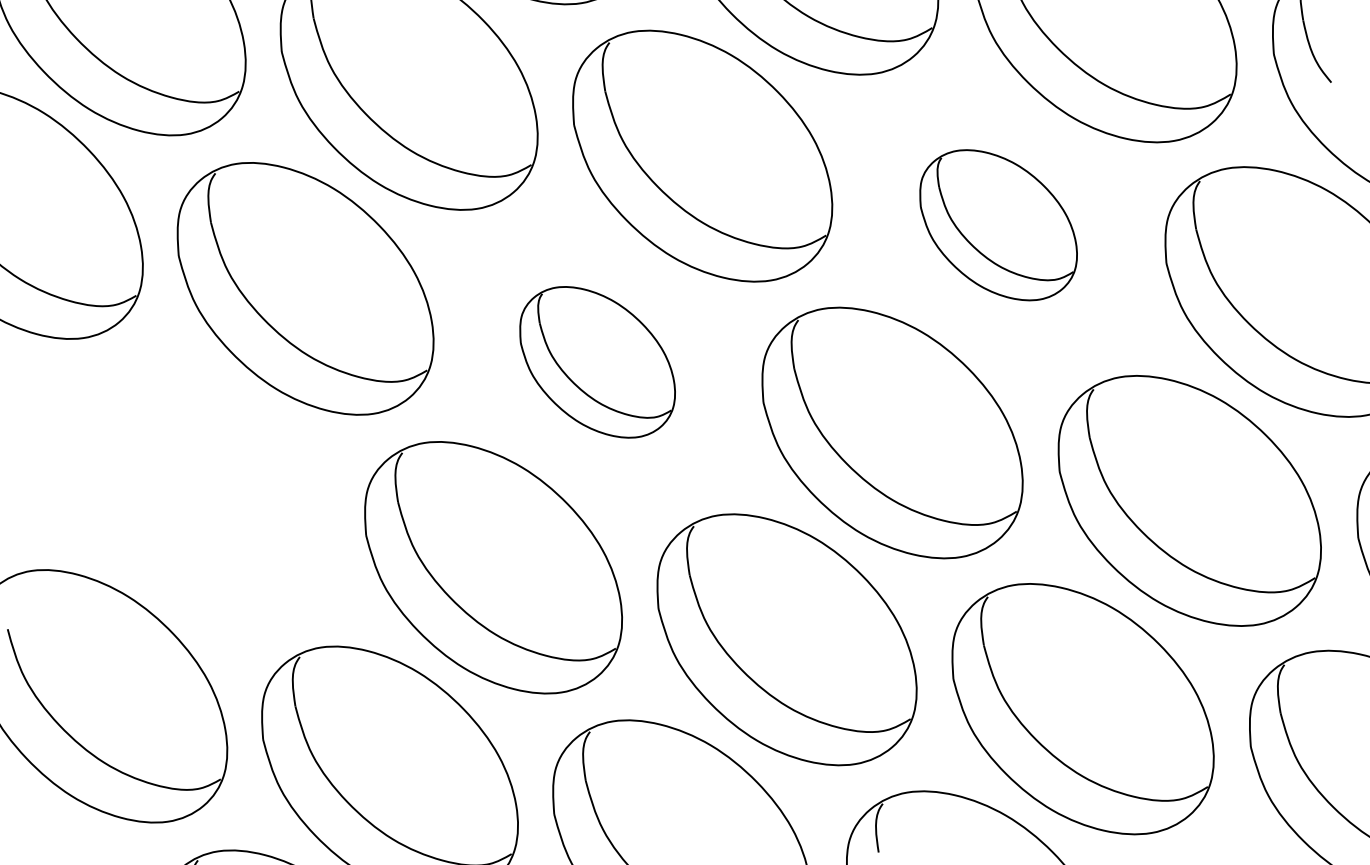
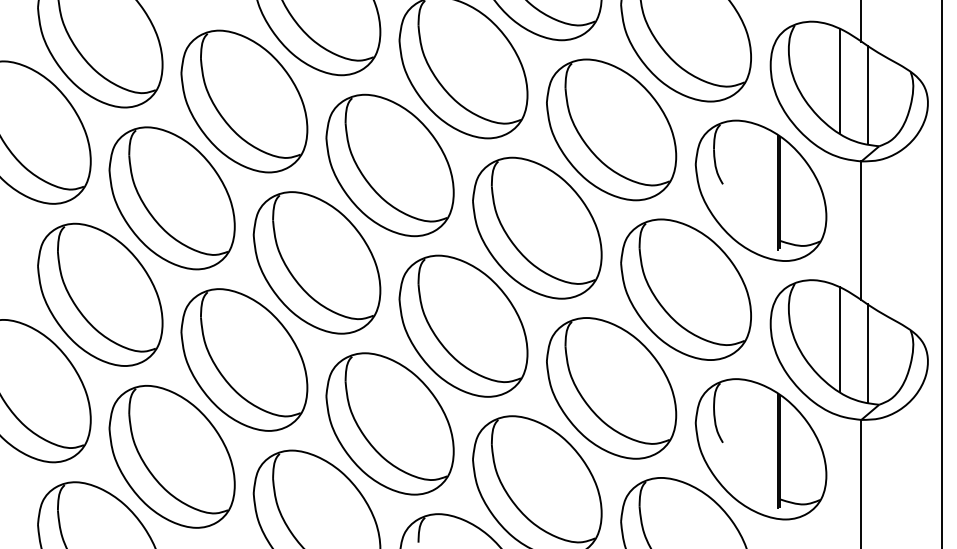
part: (998, 223) -> (537, 227), size x1.67
part: (596, 361) -> (316, 262), size x1.67
part: (202, 492) -> (100, 294), added

